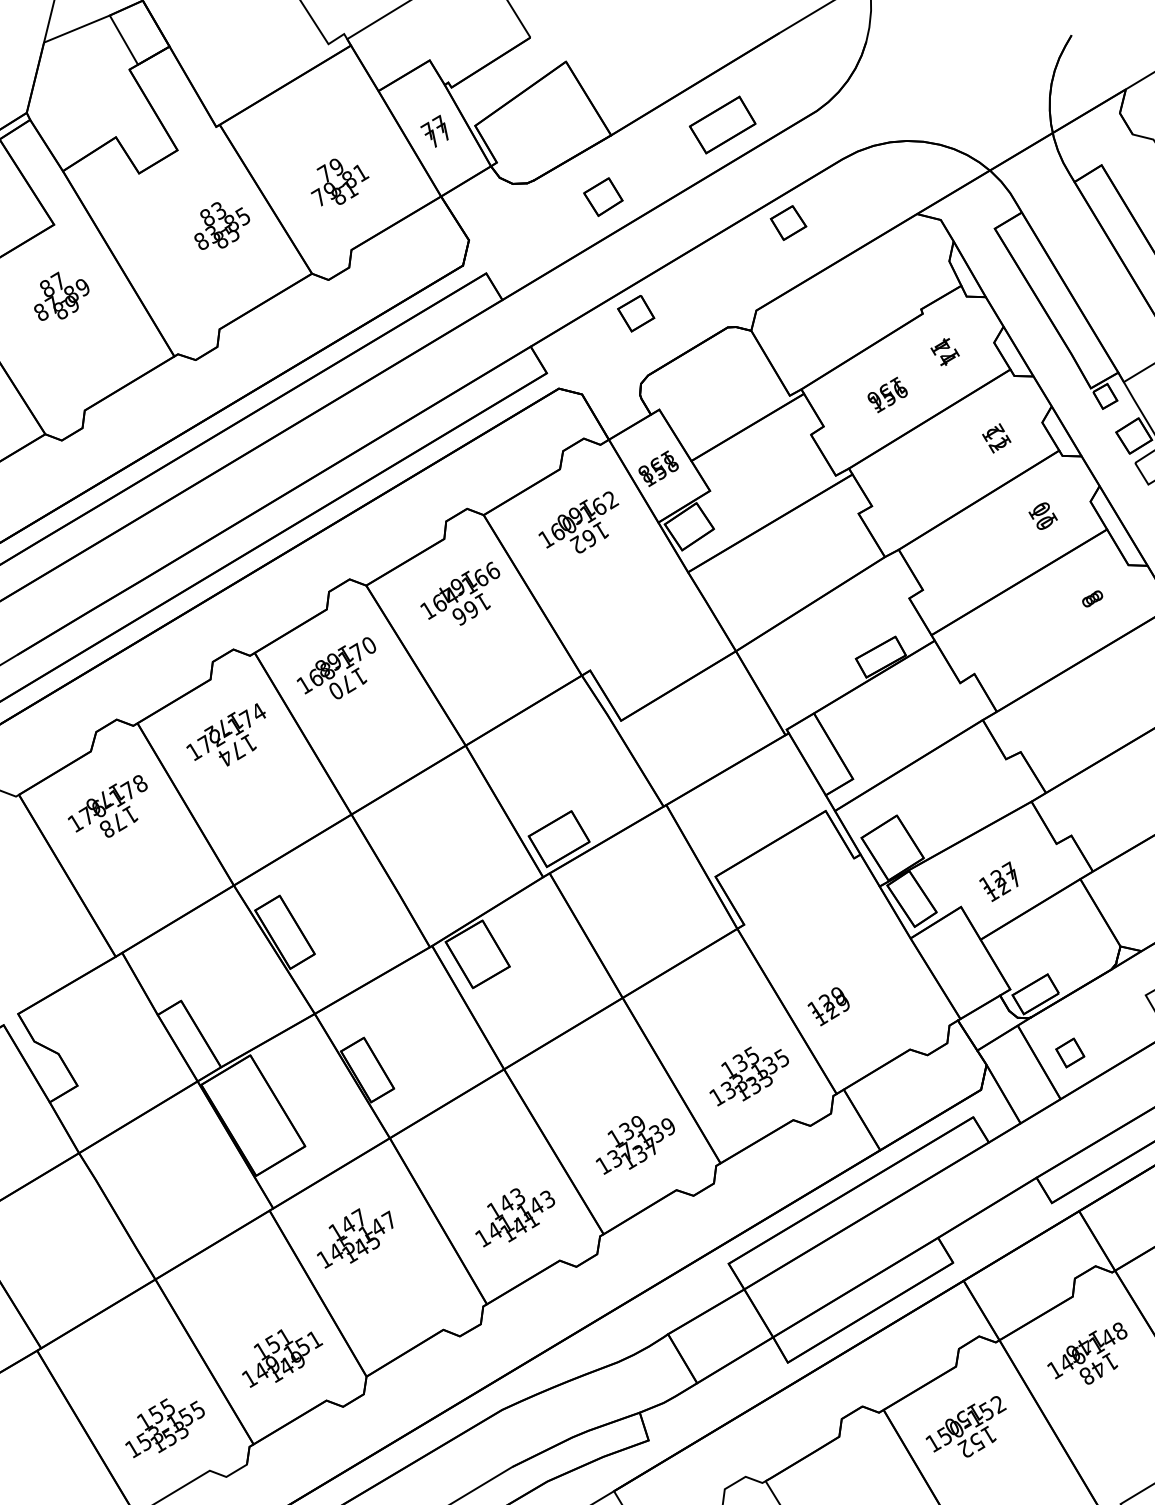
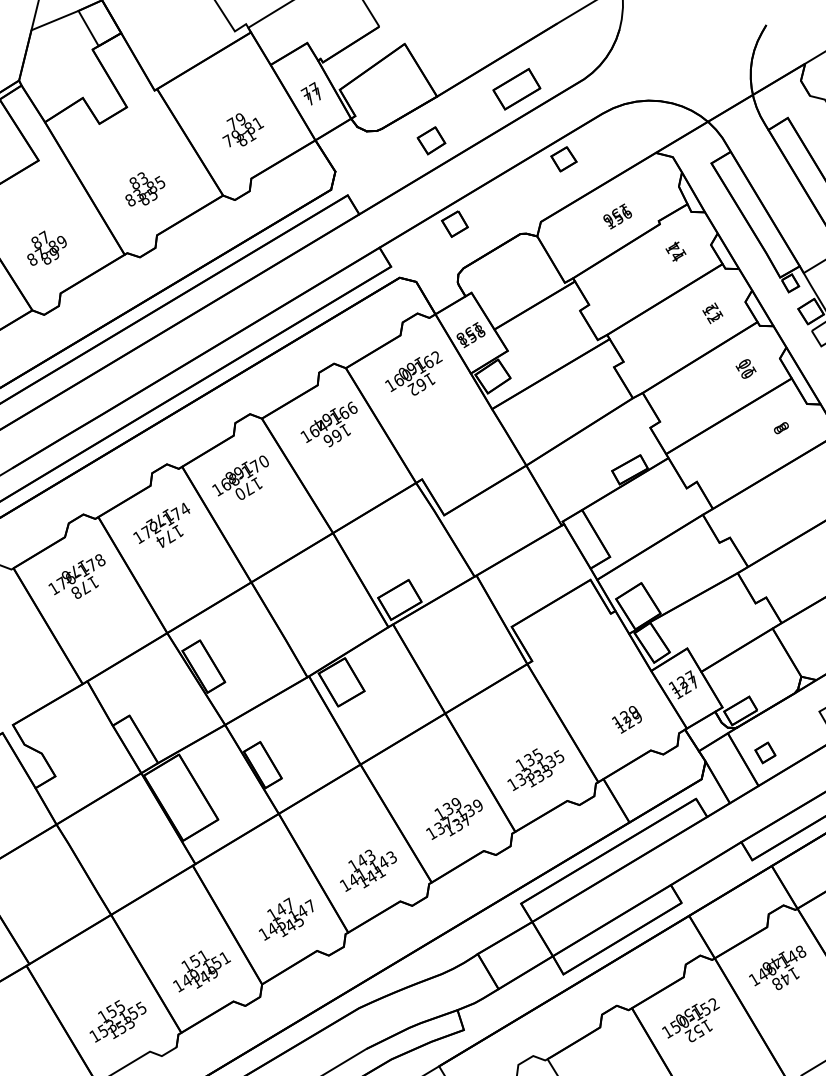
text: (222, 225) -> (145, 188), moved
text: (61, 295) -> (46, 247), moved
text: (887, 394) -> (617, 216), moved
text: (998, 881) -> (682, 684), moved
text: (828, 1006) -> (626, 719), moved
text: (355, 1238) -> (286, 919), moved

